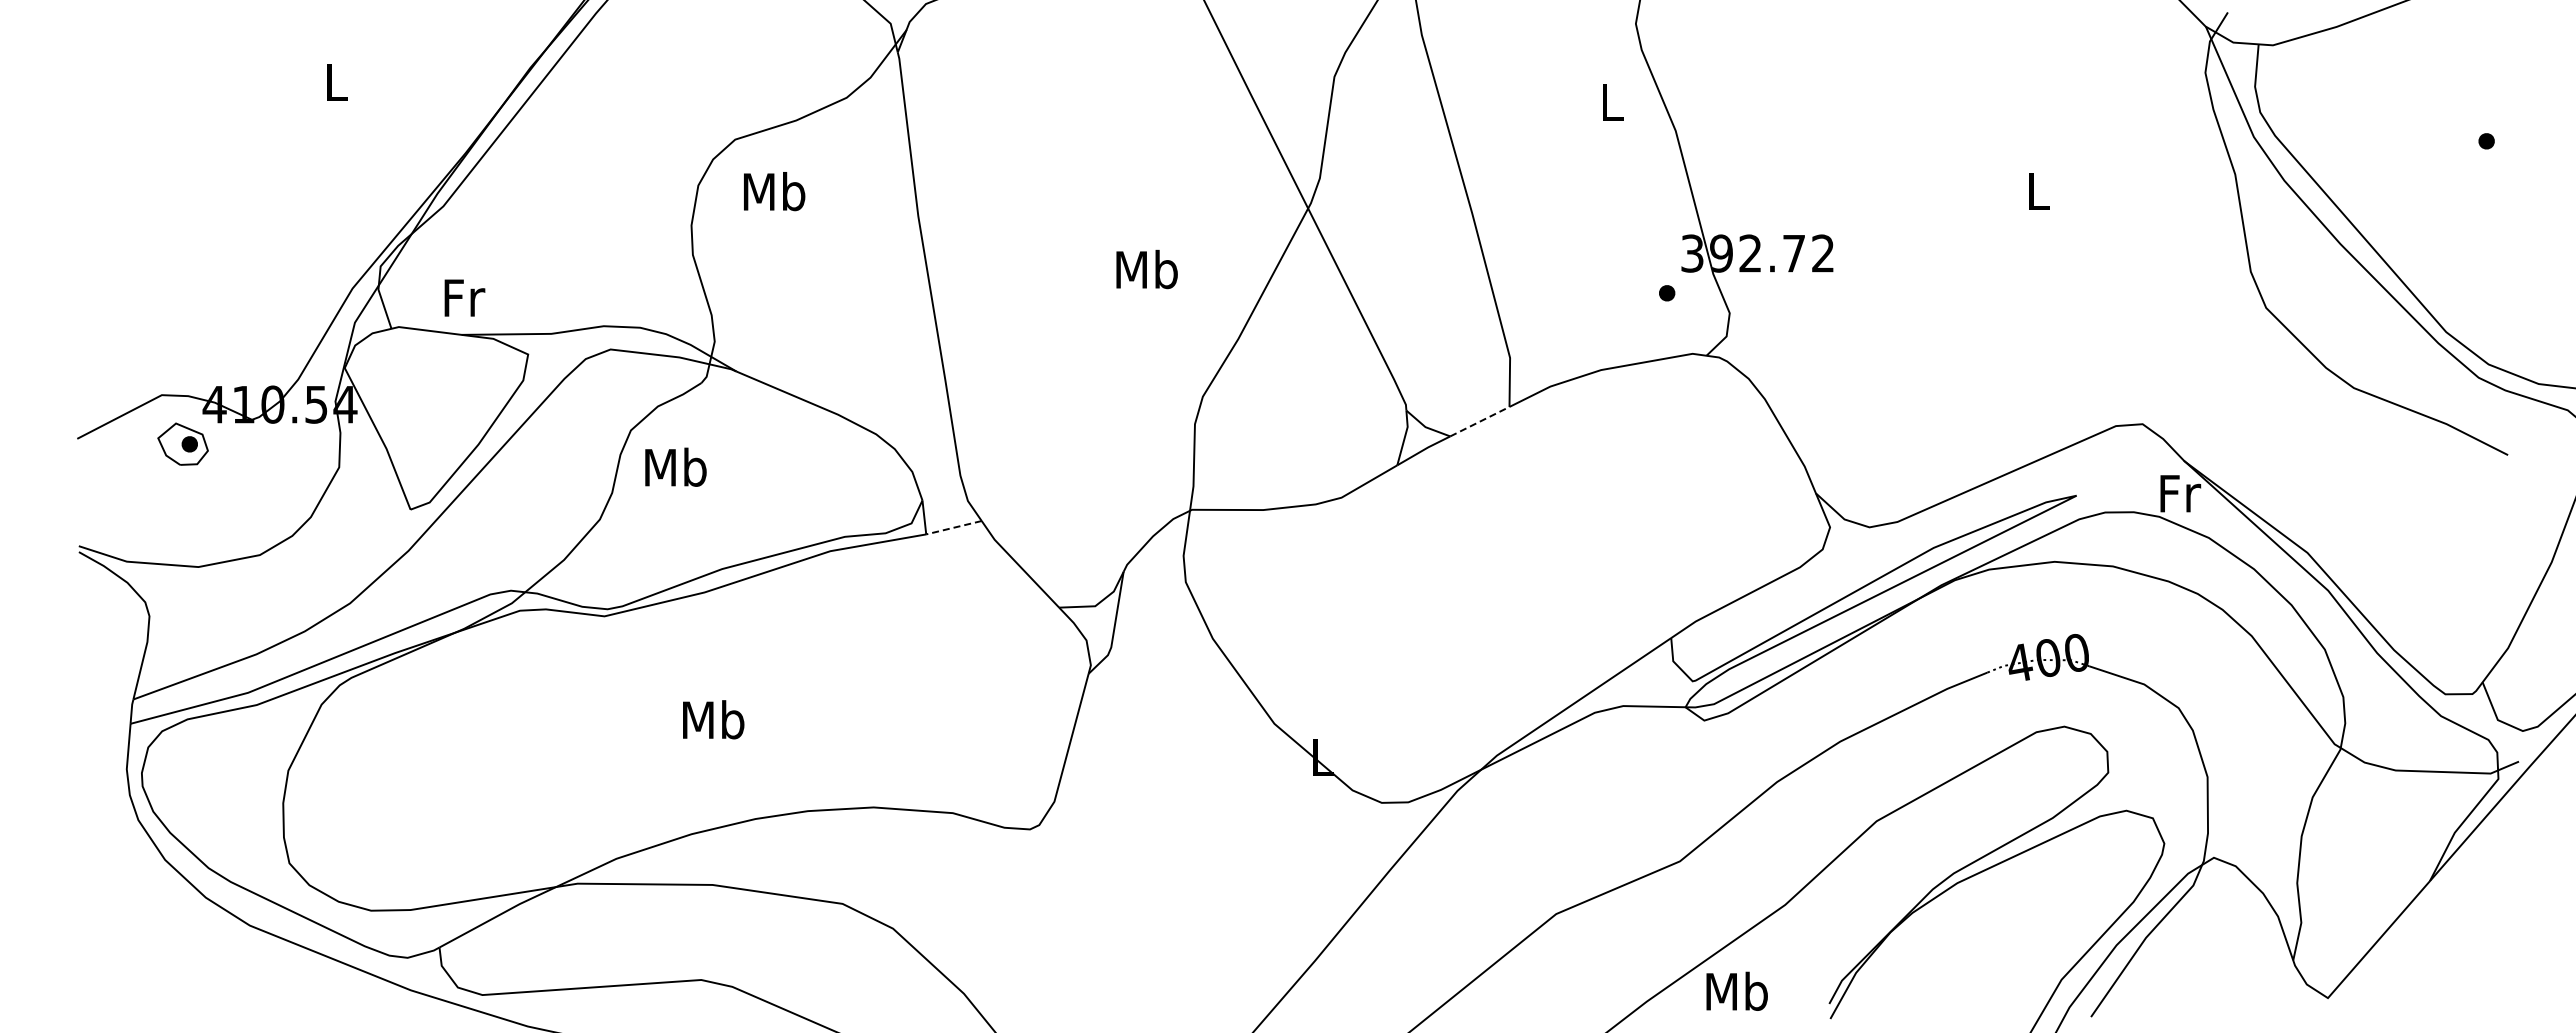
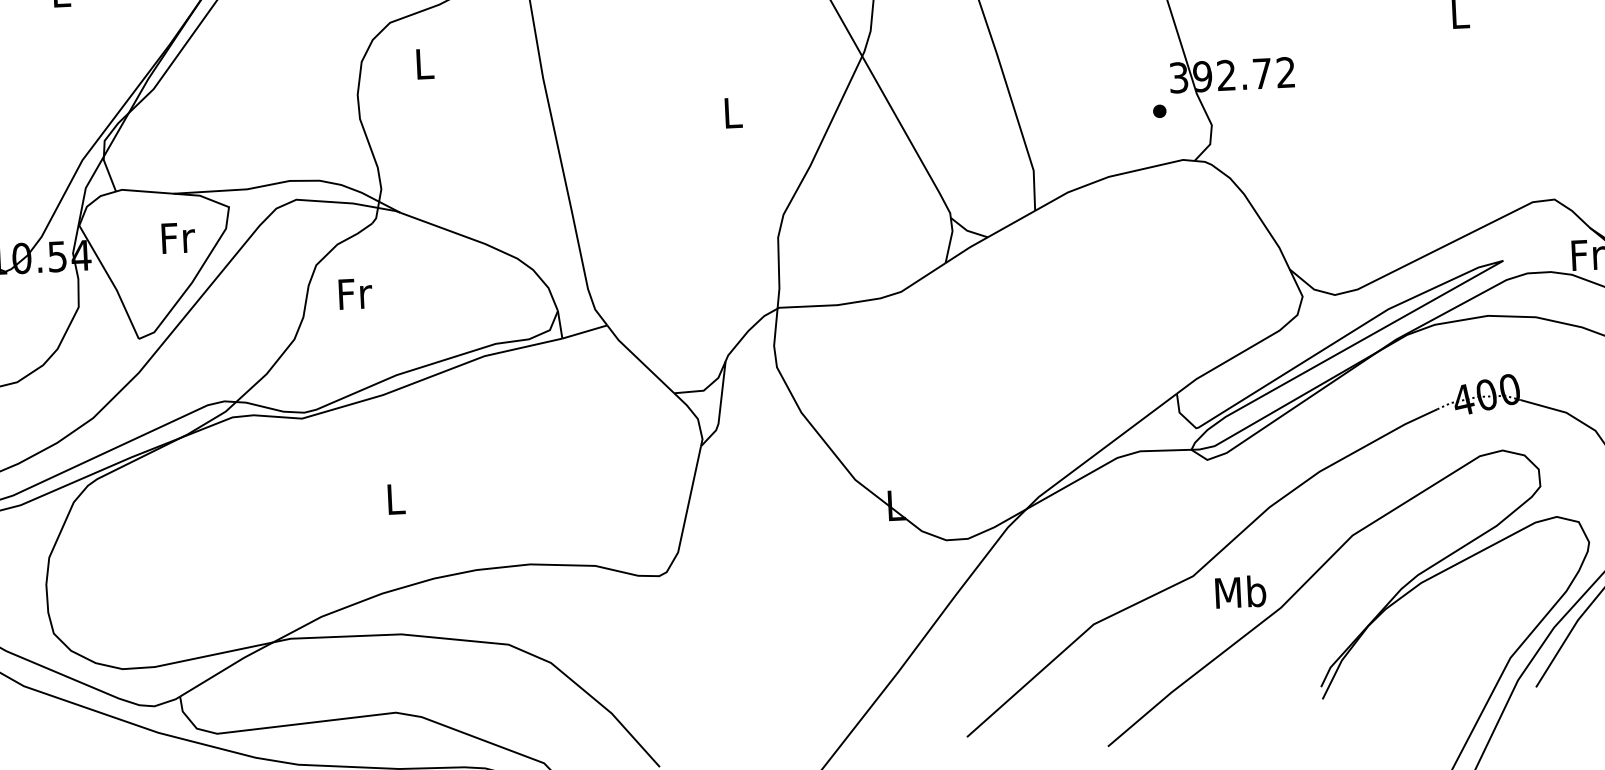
text: (774, 191) -> (424, 63), Mb -> L
text: (1146, 269) -> (732, 112), Mb -> L
text: (464, 297) -> (178, 237), moved
line: (1480, 421) -> (1011, 223), dashed -> solid
text: (675, 466) -> (354, 293), Mb -> Fr
line: (953, 527) -> (584, 331), dashed -> solid
text: (713, 719) -> (395, 498), Mb -> L
text: (1736, 990) -> (1240, 591), moved

